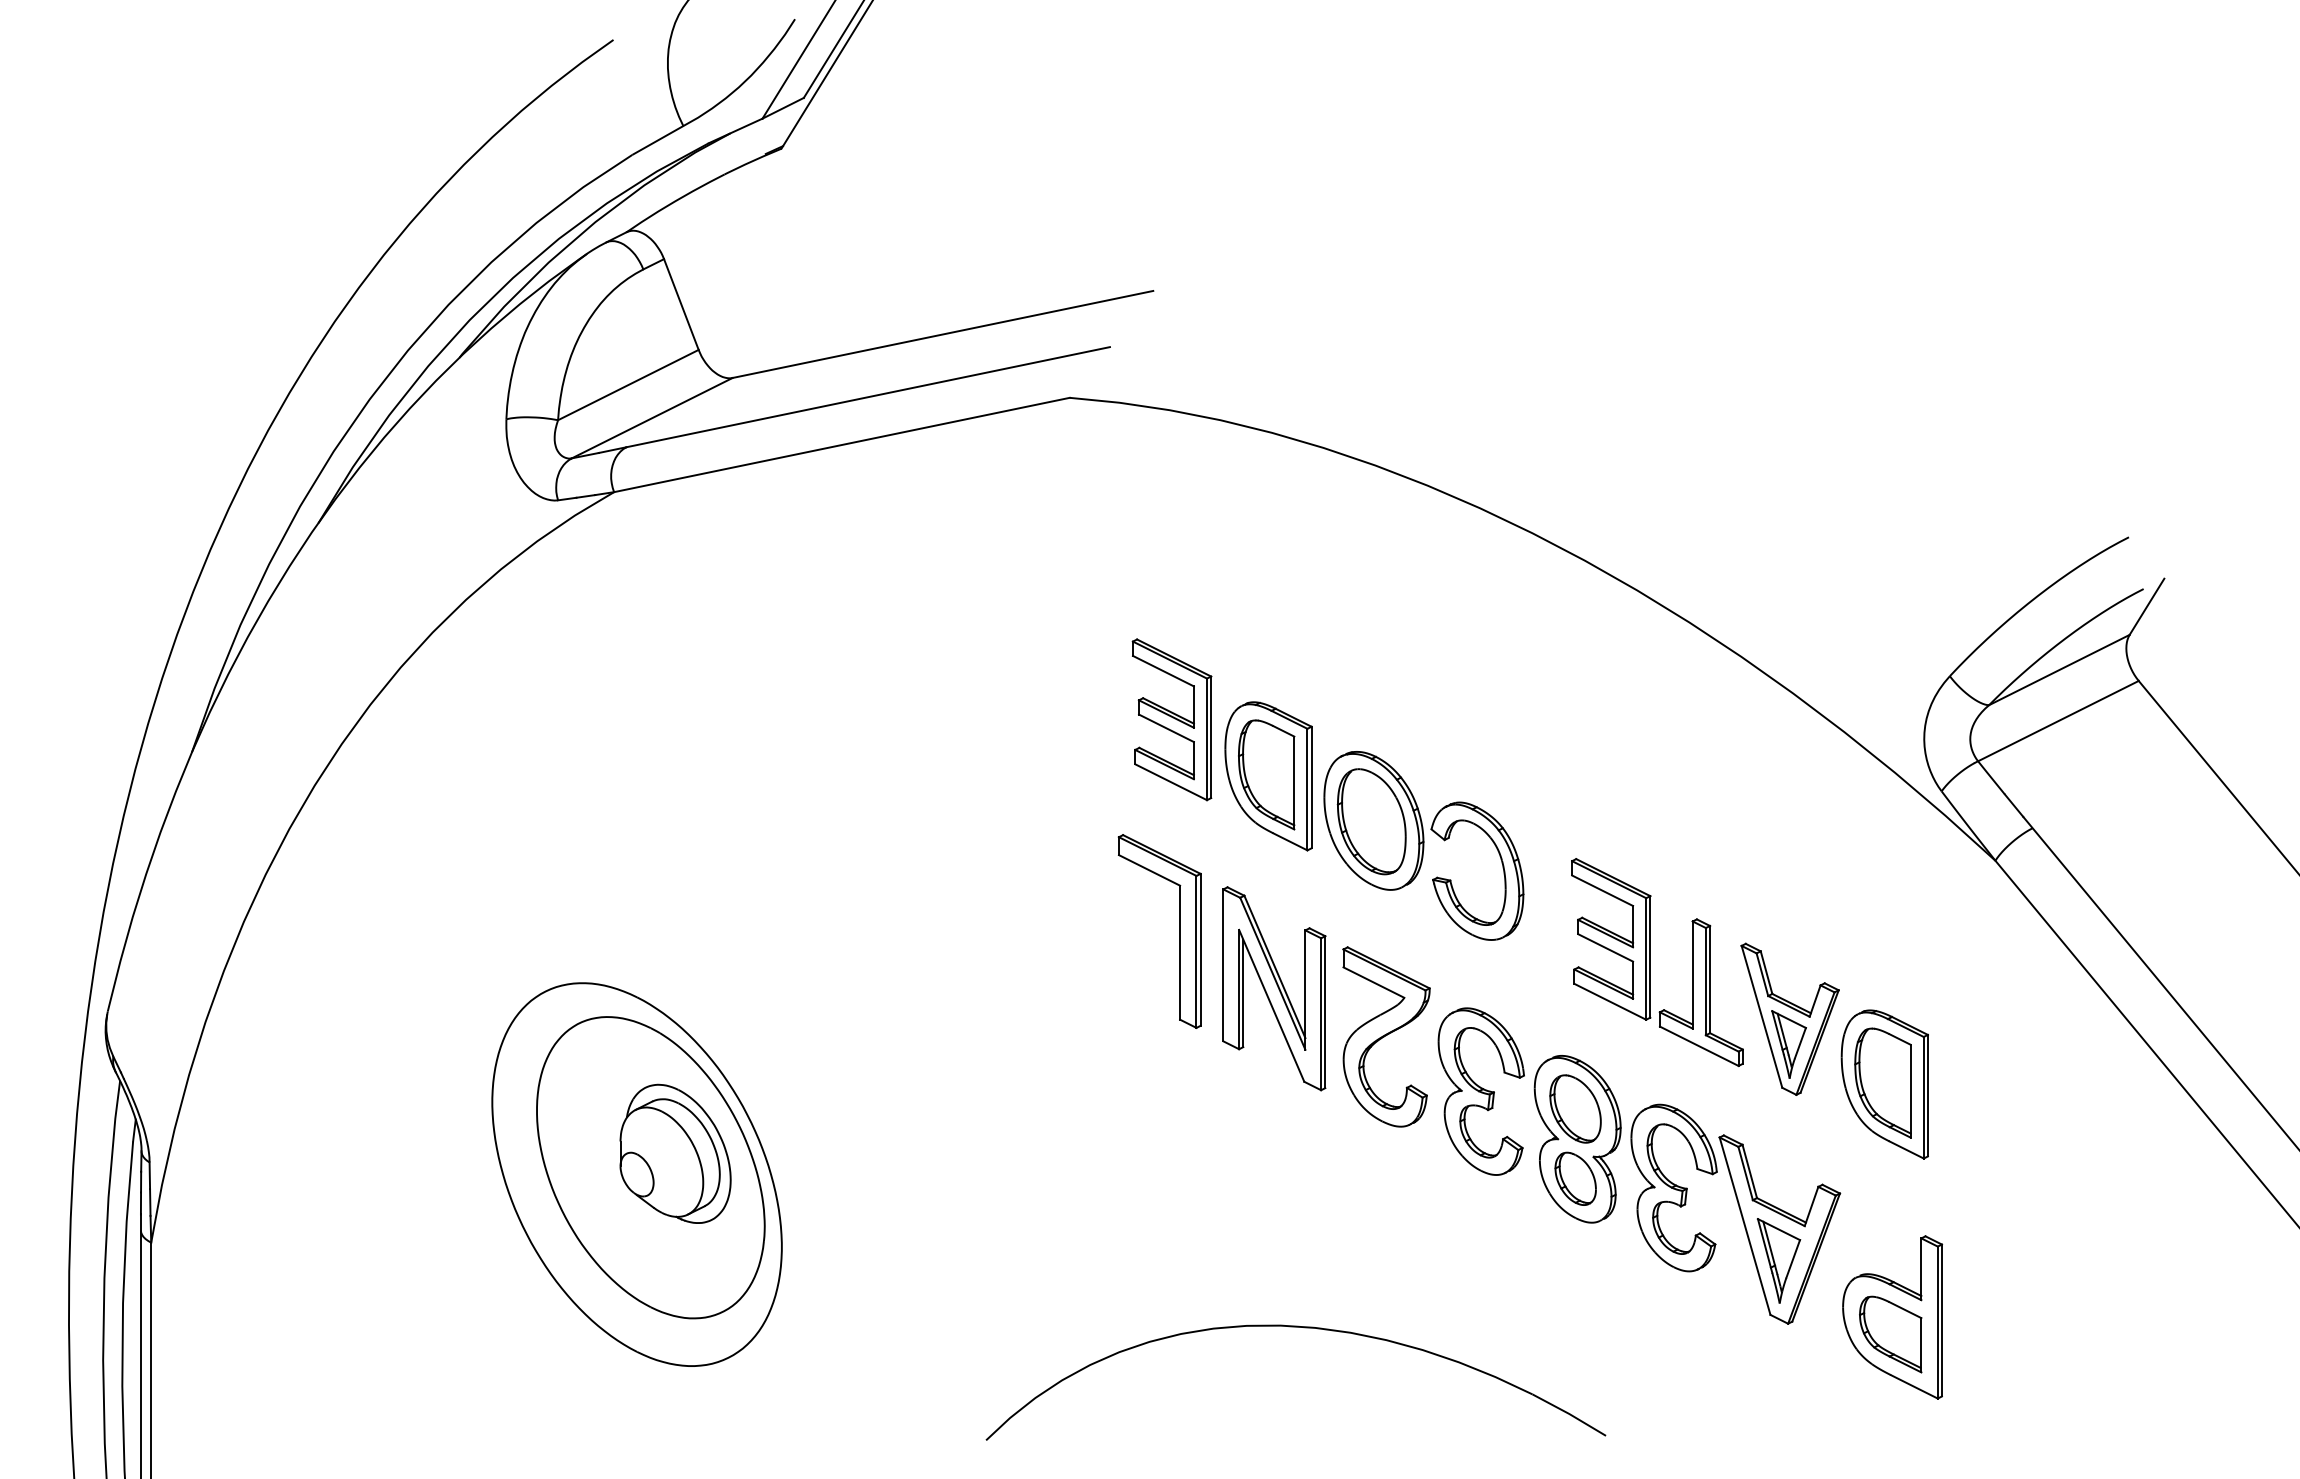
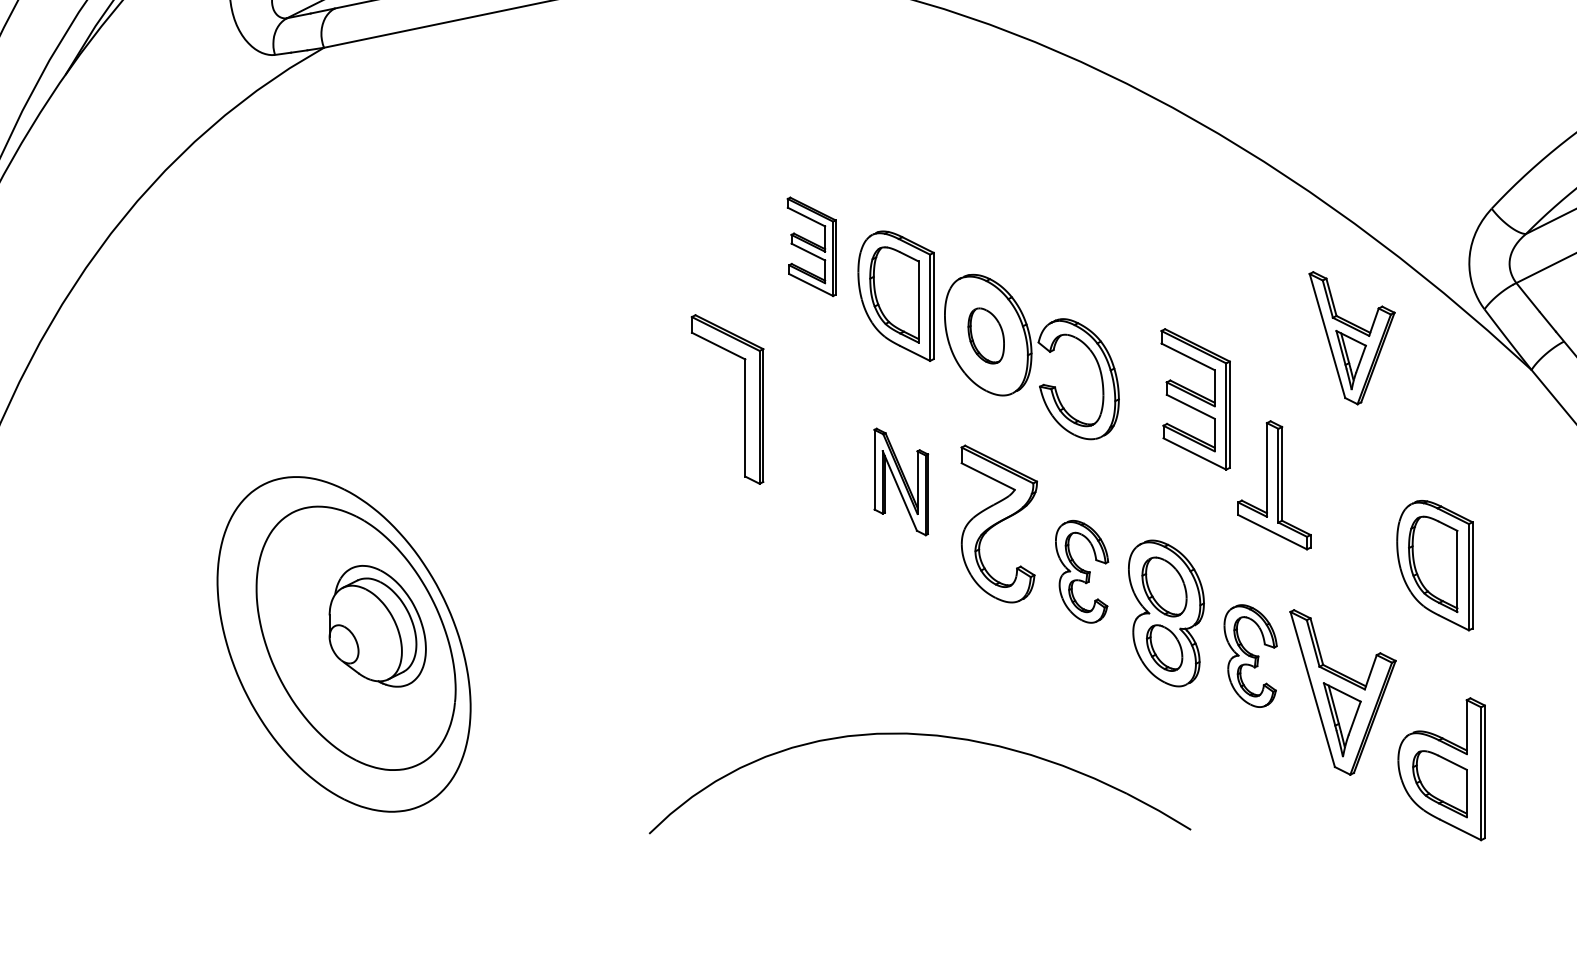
part: (1171, 719) -> (811, 246), size x0.7
part: (1371, 821) -> (986, 335), size x0.6
part: (1179, 931) -> (744, 399), moved
part: (1611, 939) -> (1195, 399), moved
part: (1274, 988) -> (901, 481), size x0.6
part: (1789, 1018) -> (1351, 337), moved
part: (1480, 1091) -> (1081, 571), size x0.7
part: (1673, 1187) -> (1250, 655), size x0.7
part: (1304, 1328) -> (927, 736), moved

